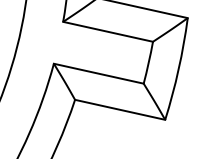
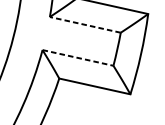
line: (107, 31) -> (84, 24), solid -> dashed
line: (99, 73) -> (78, 57), solid -> dashed

